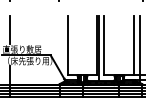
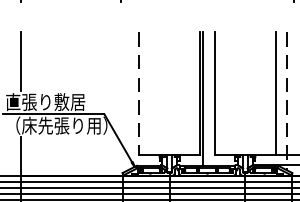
line: (67, 45) -> (138, 93), solid -> dashed
line: (139, 49) -> (286, 102), solid -> dashed

